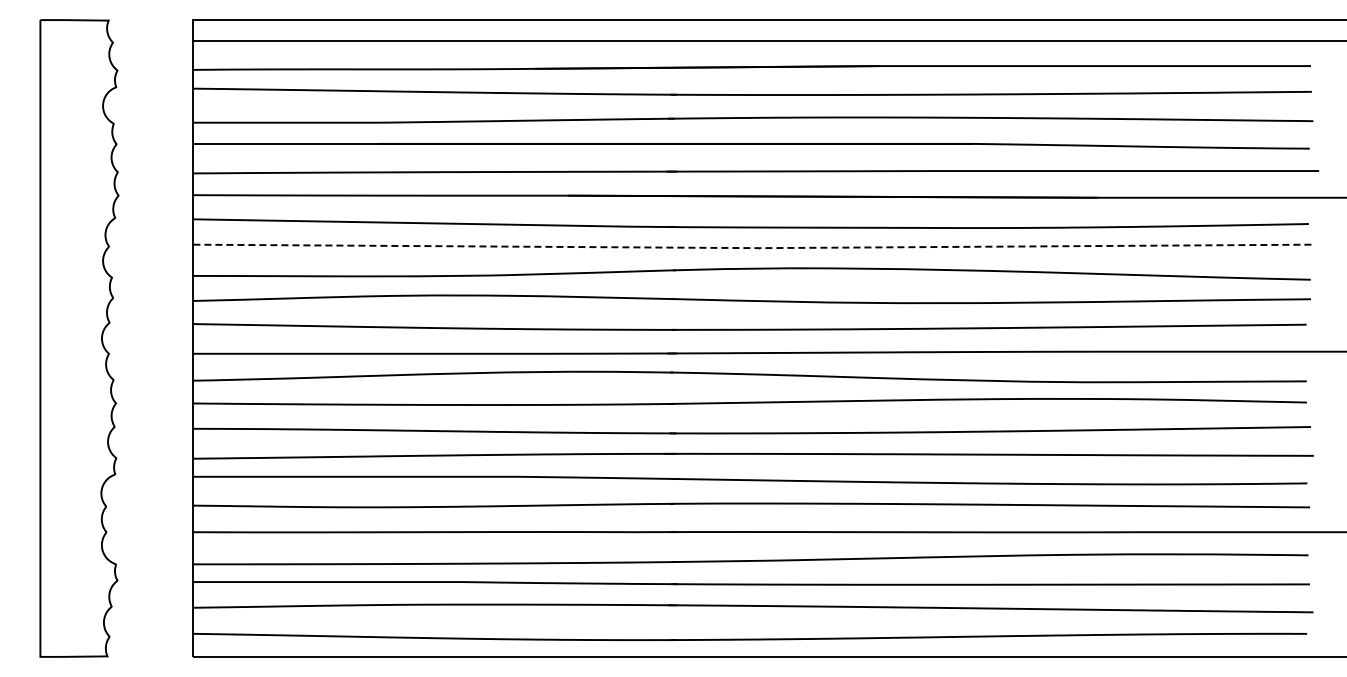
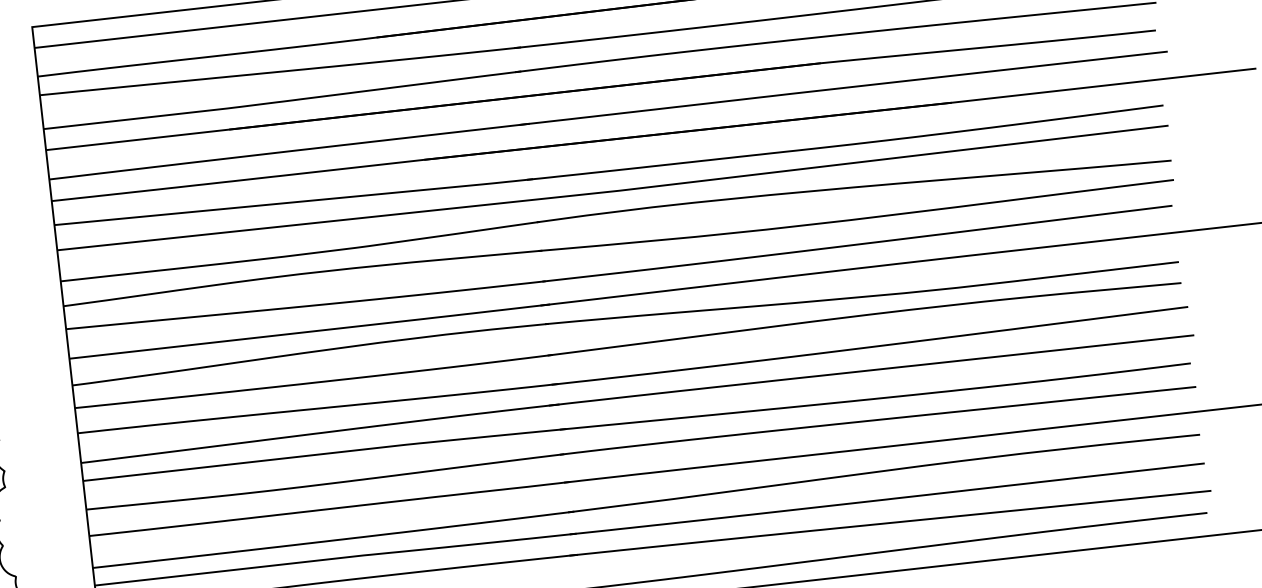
line: (754, 248) -> (615, 191), dashed -> solid

